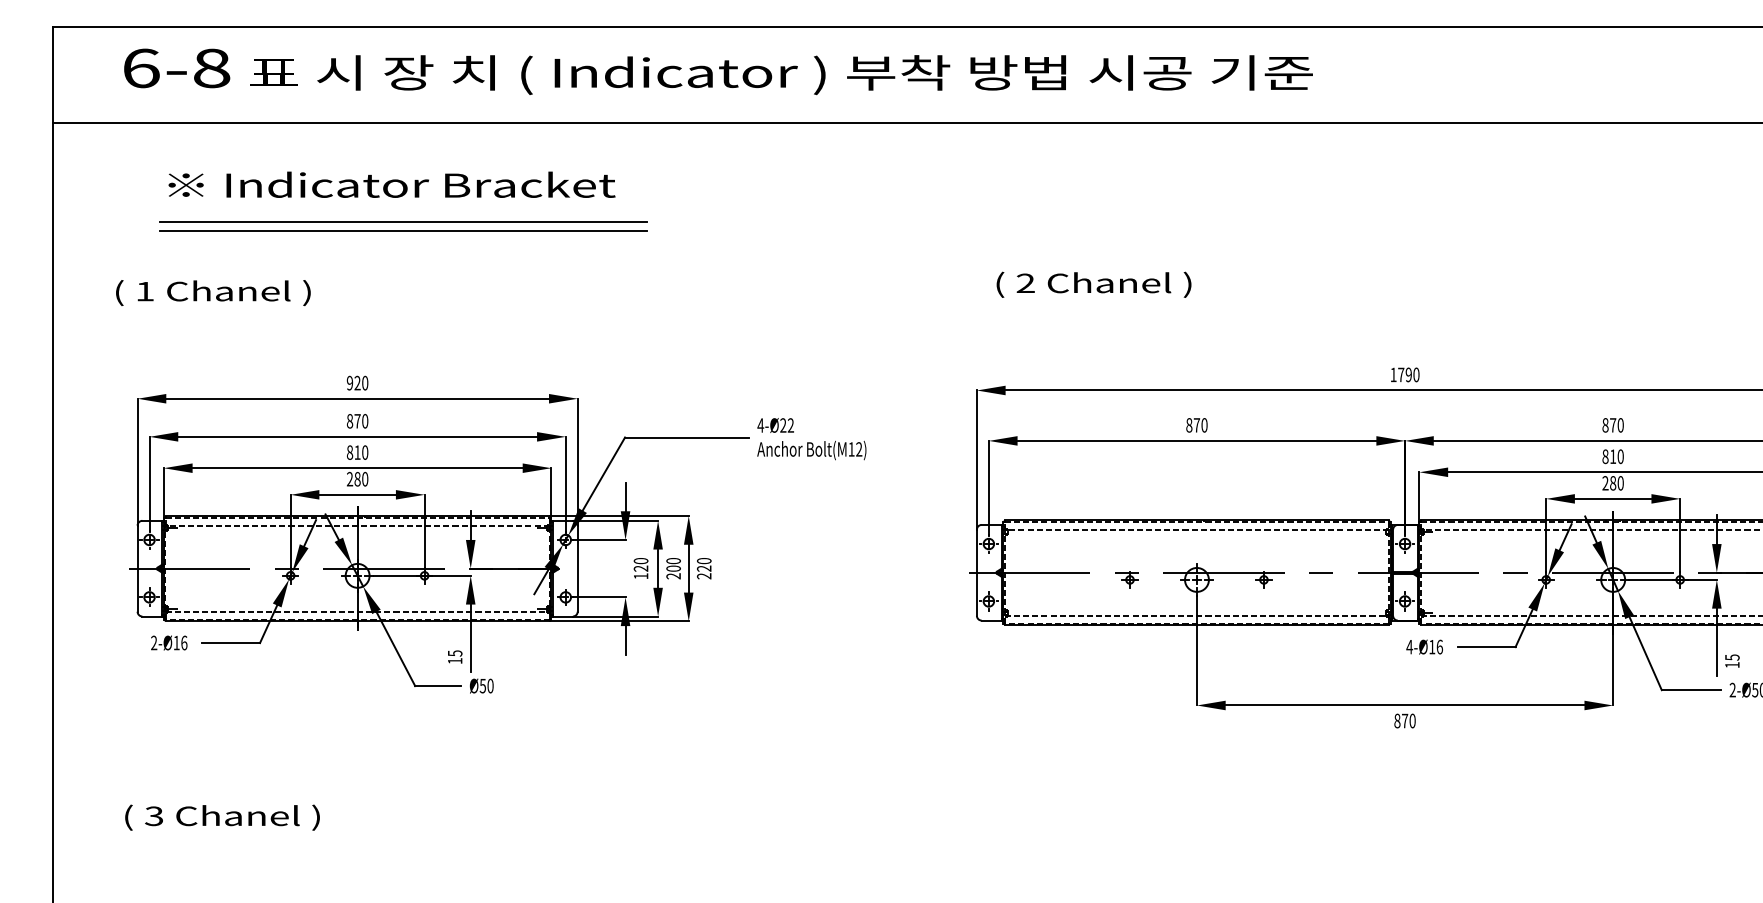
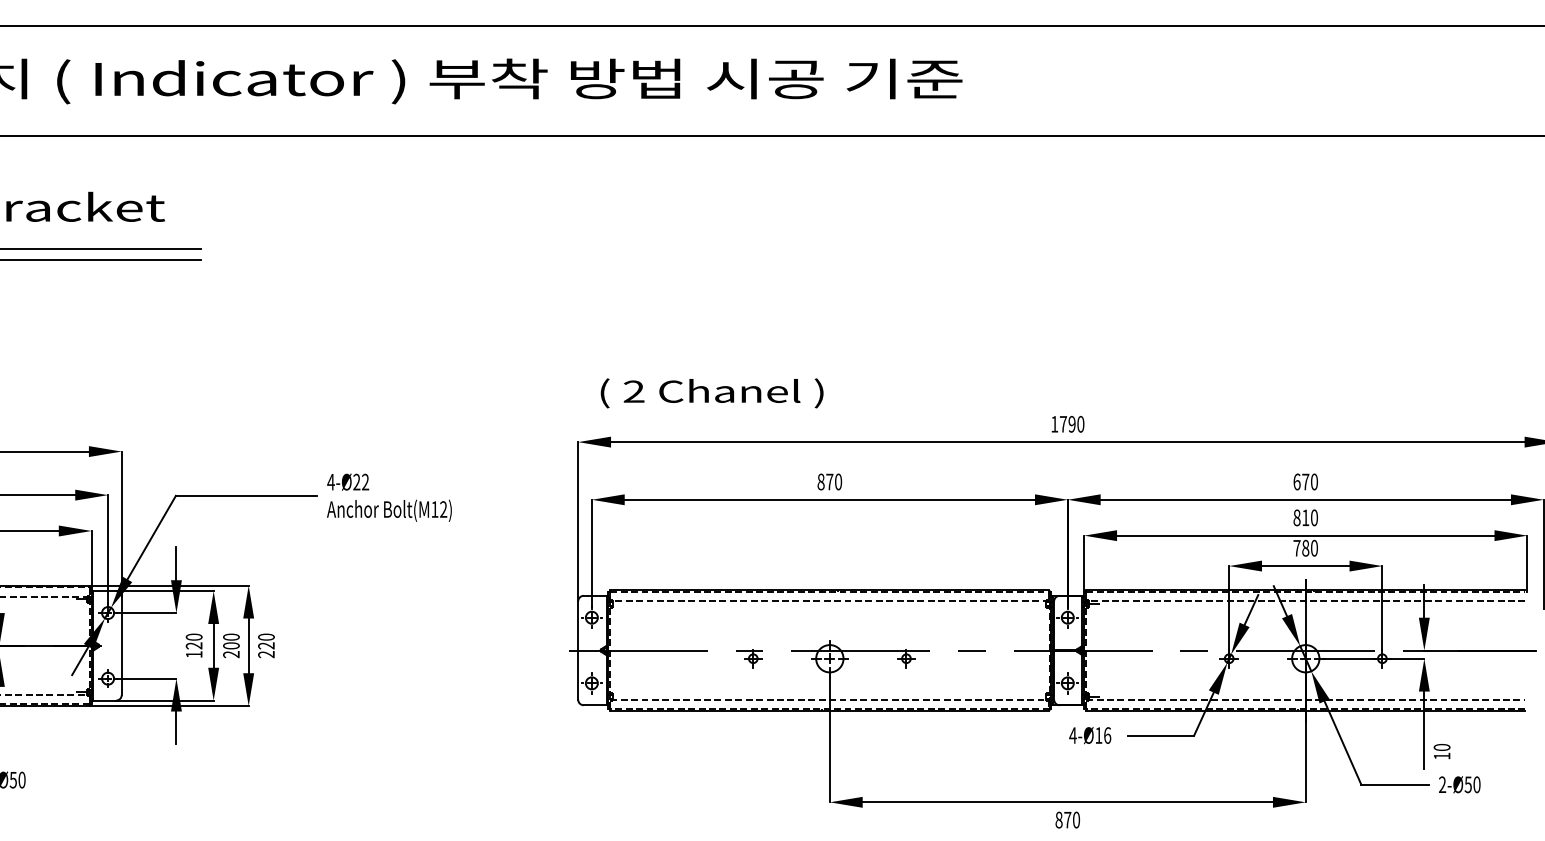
text: (1093, 284) -> (711, 392), moved
text: (1605, 425) -> (1297, 482), 870 -> 670
text: (1605, 483) -> (1297, 548), 280 -> 780
text: (1732, 657) -> (1442, 747), 15 -> 10

